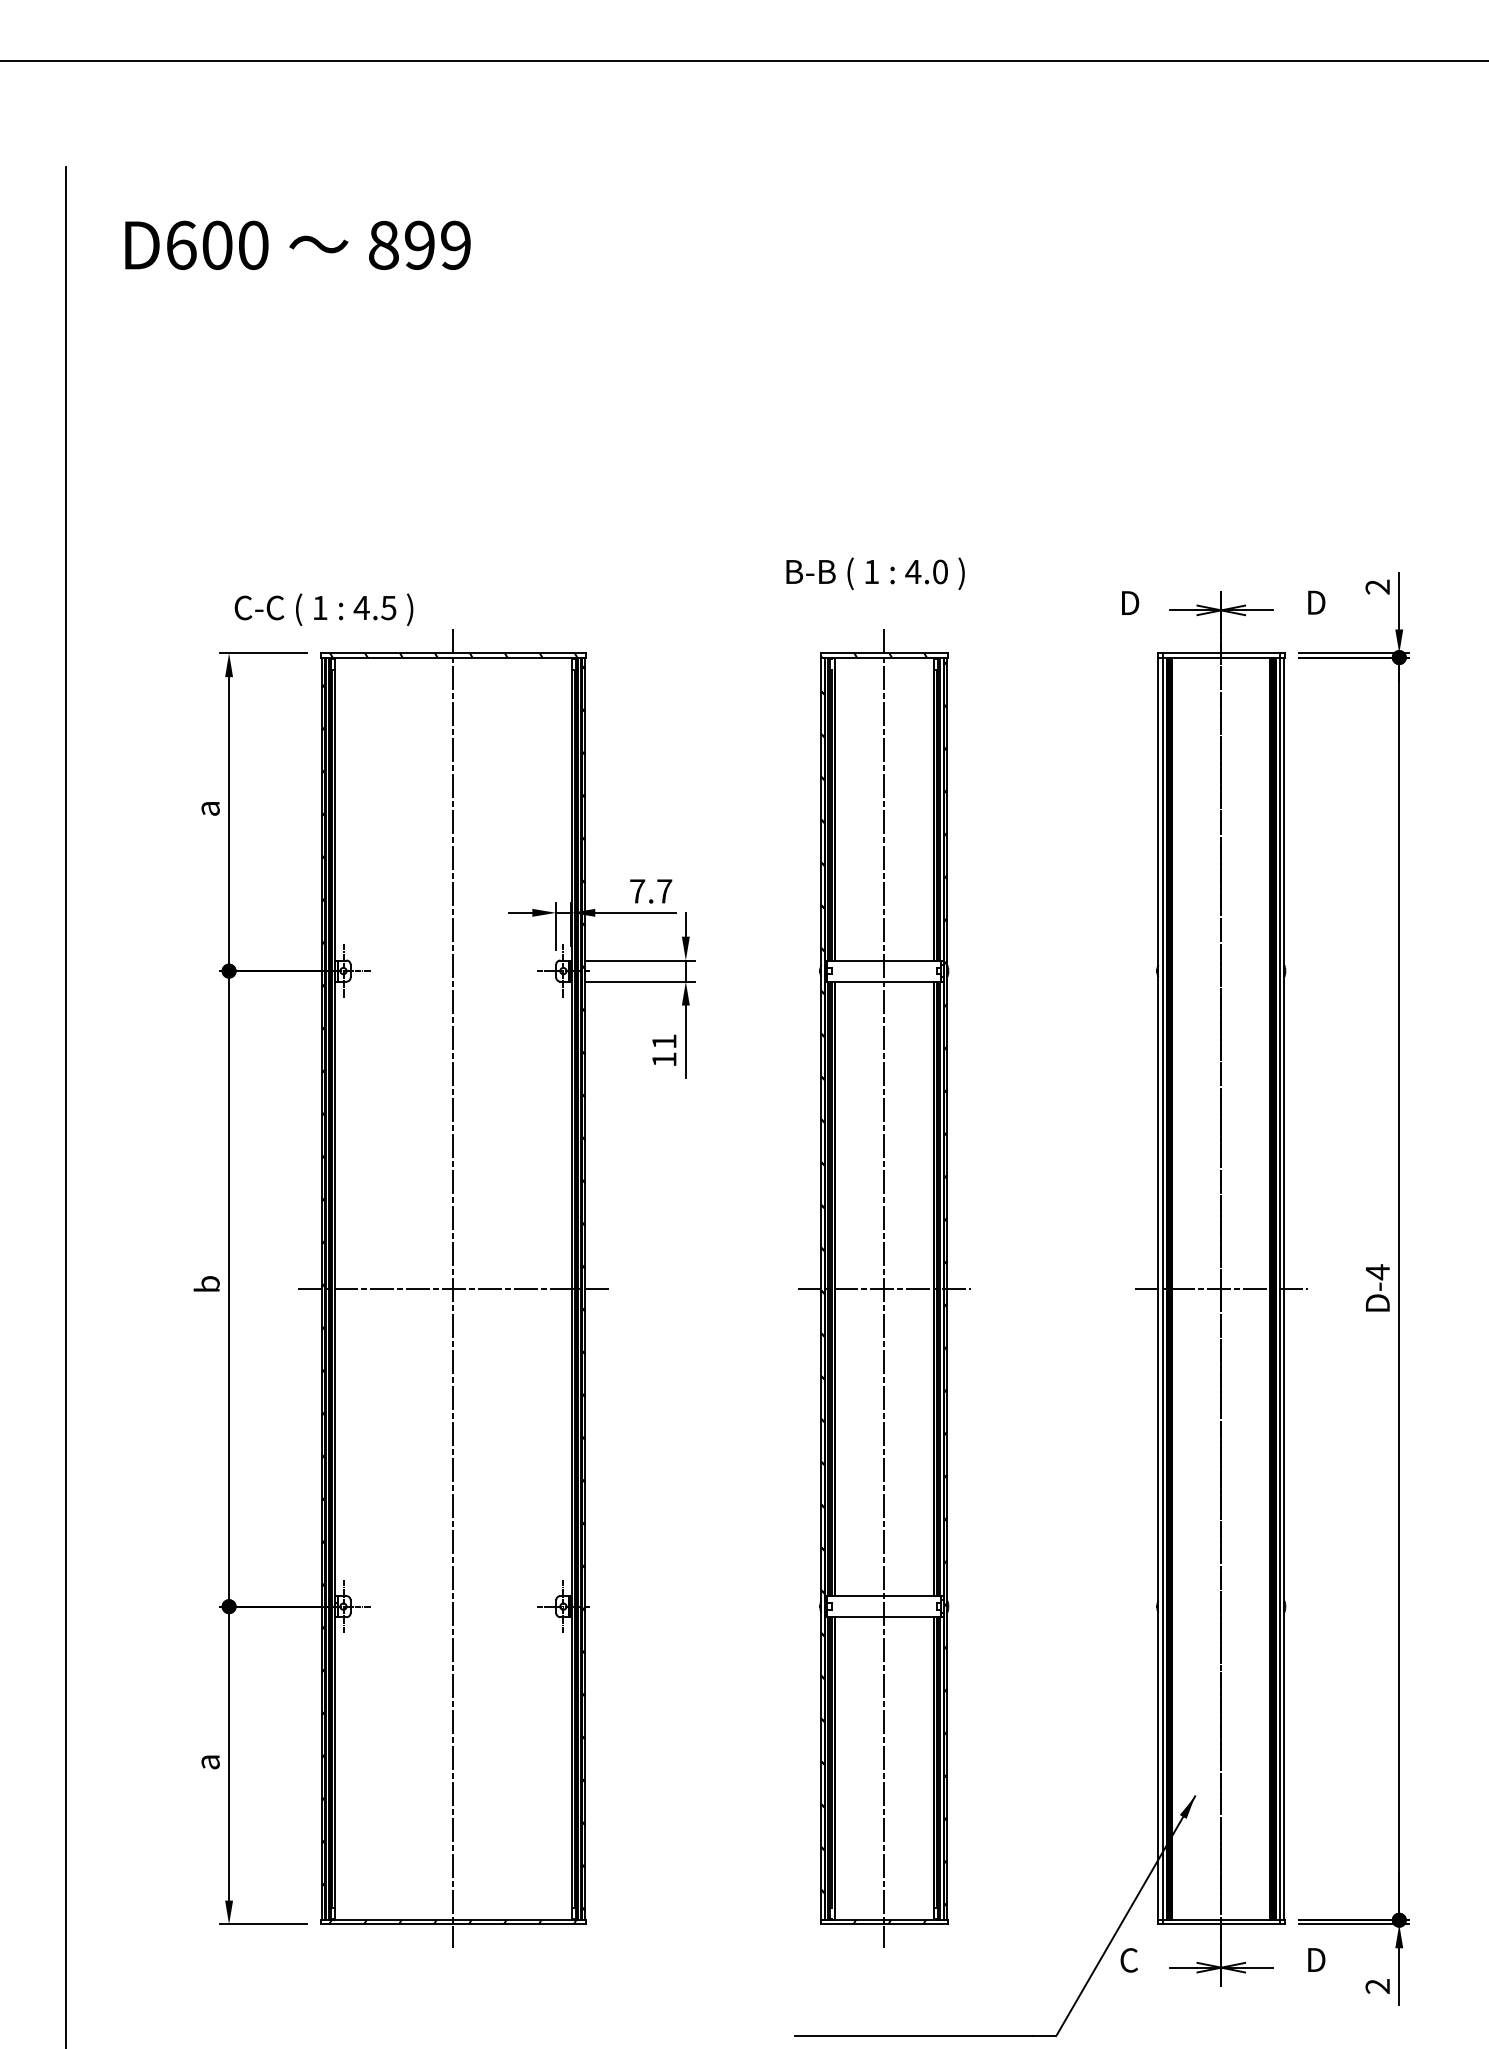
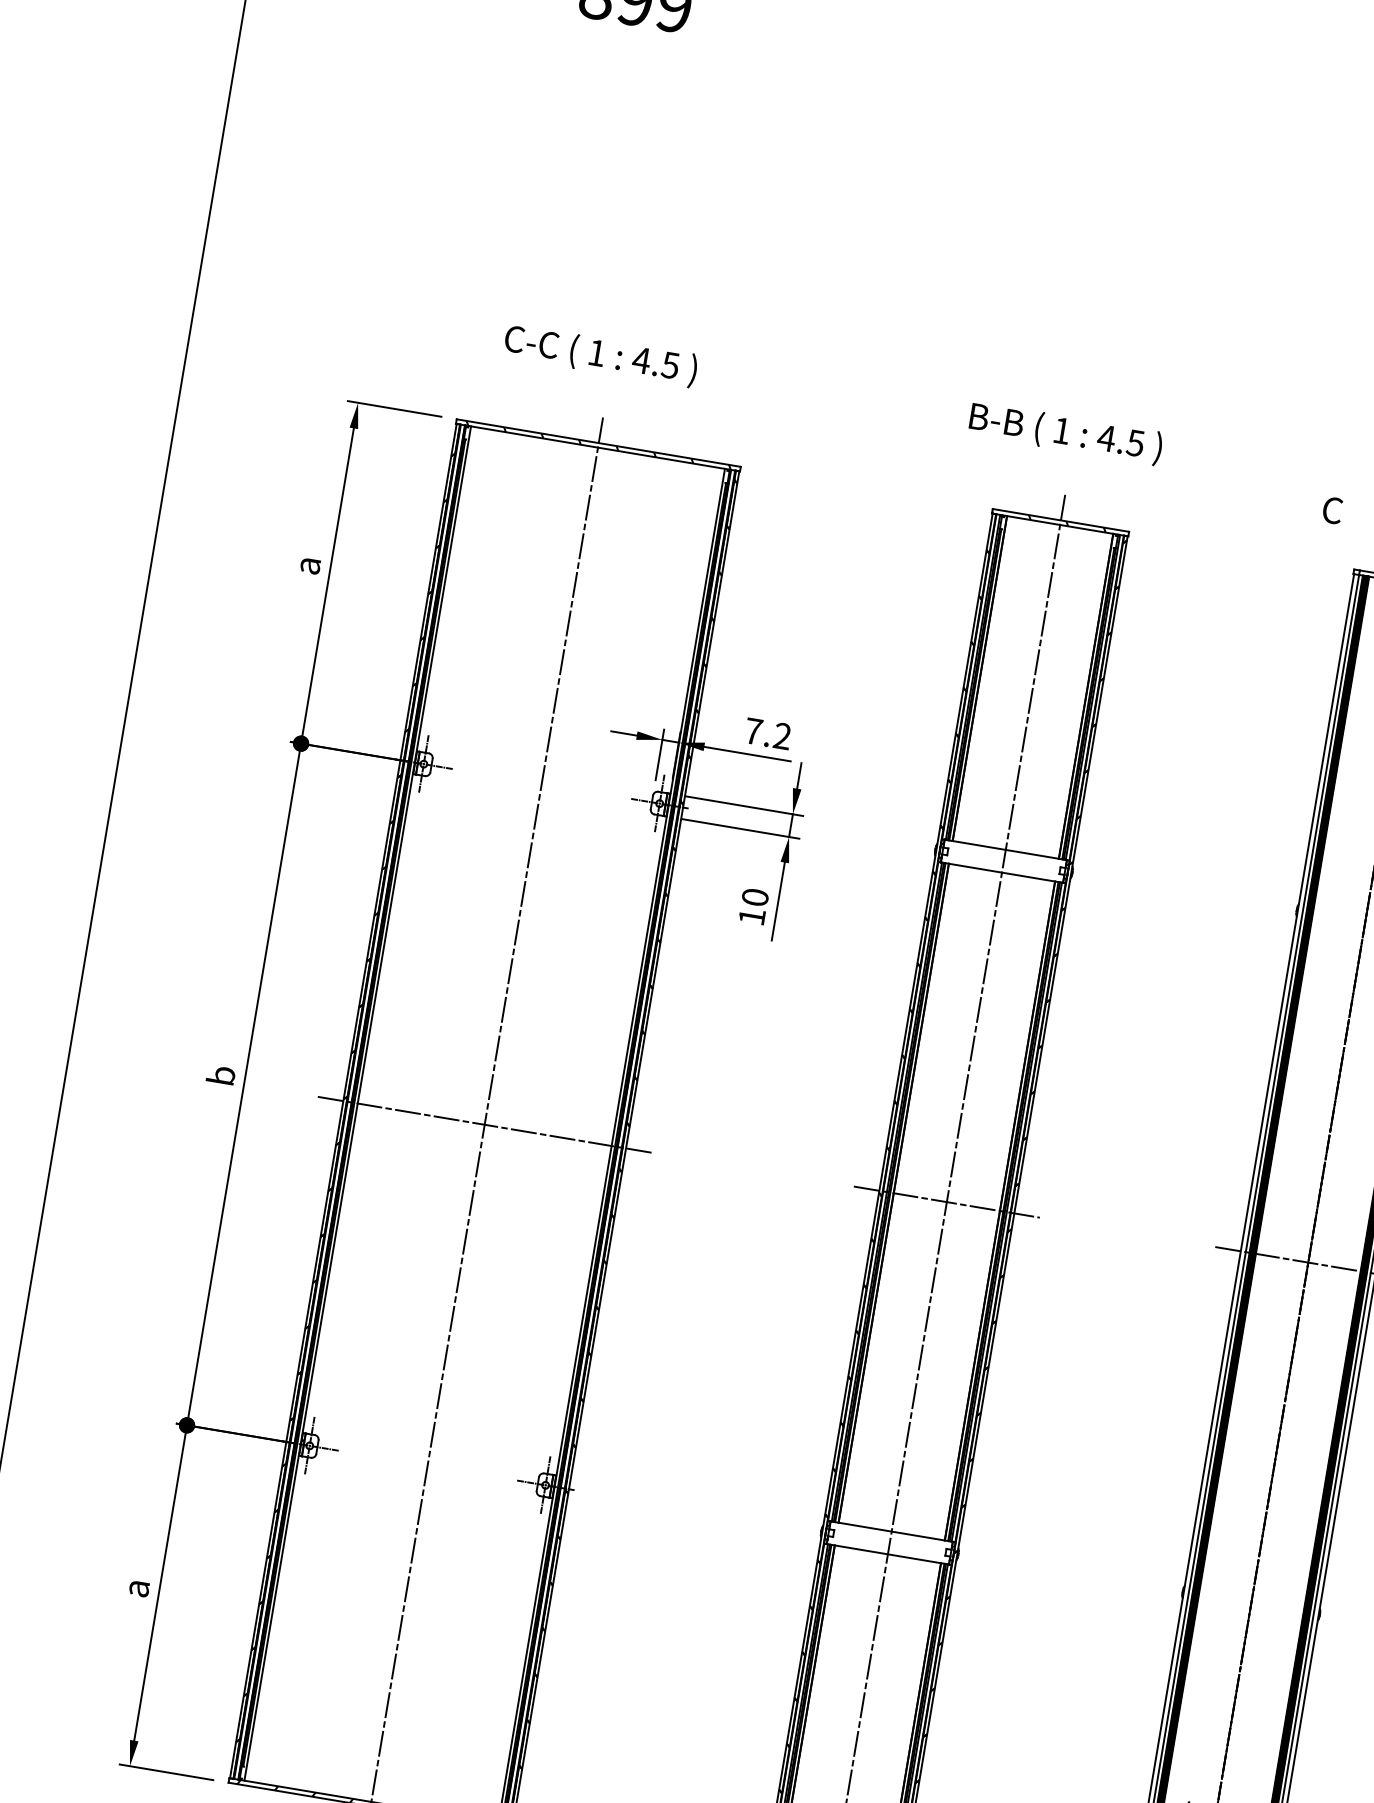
text: (939, 571) -> (1134, 442), 4.0 -> 4.5
text: (1129, 602) -> (1333, 509), D -> C
text: (323, 609) -> (600, 355), moved
text: (664, 891) -> (782, 736), 7.7 -> 7.2
text: (664, 1041) -> (755, 897), 11 -> 10

